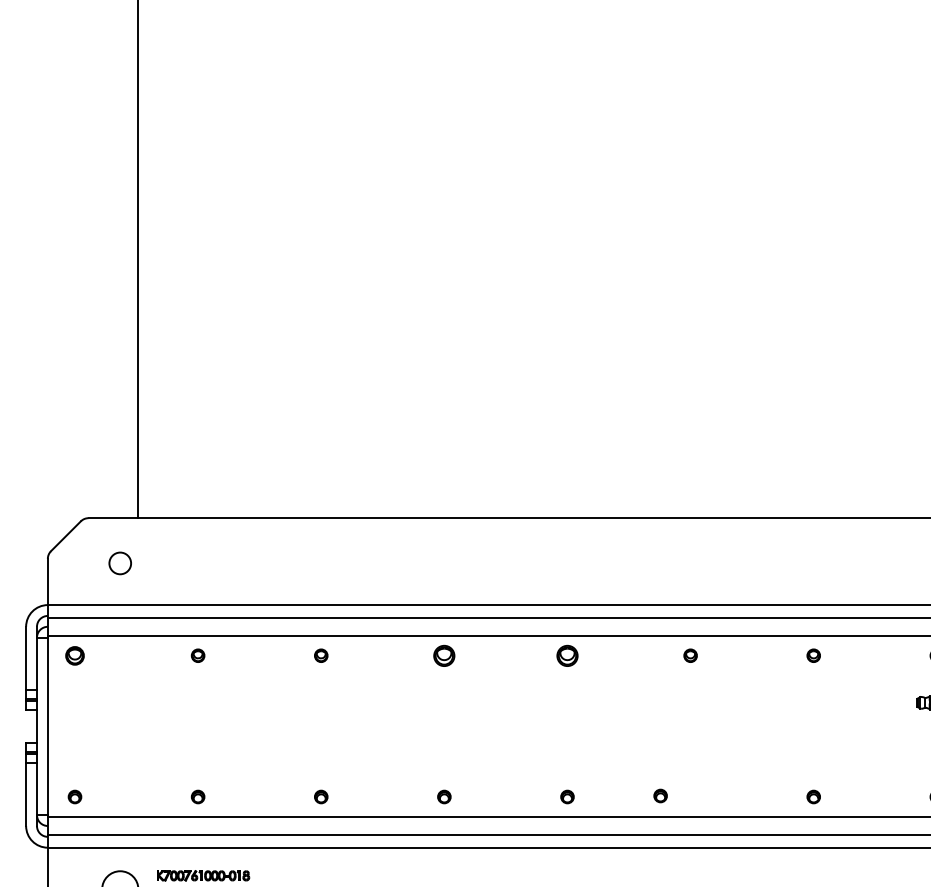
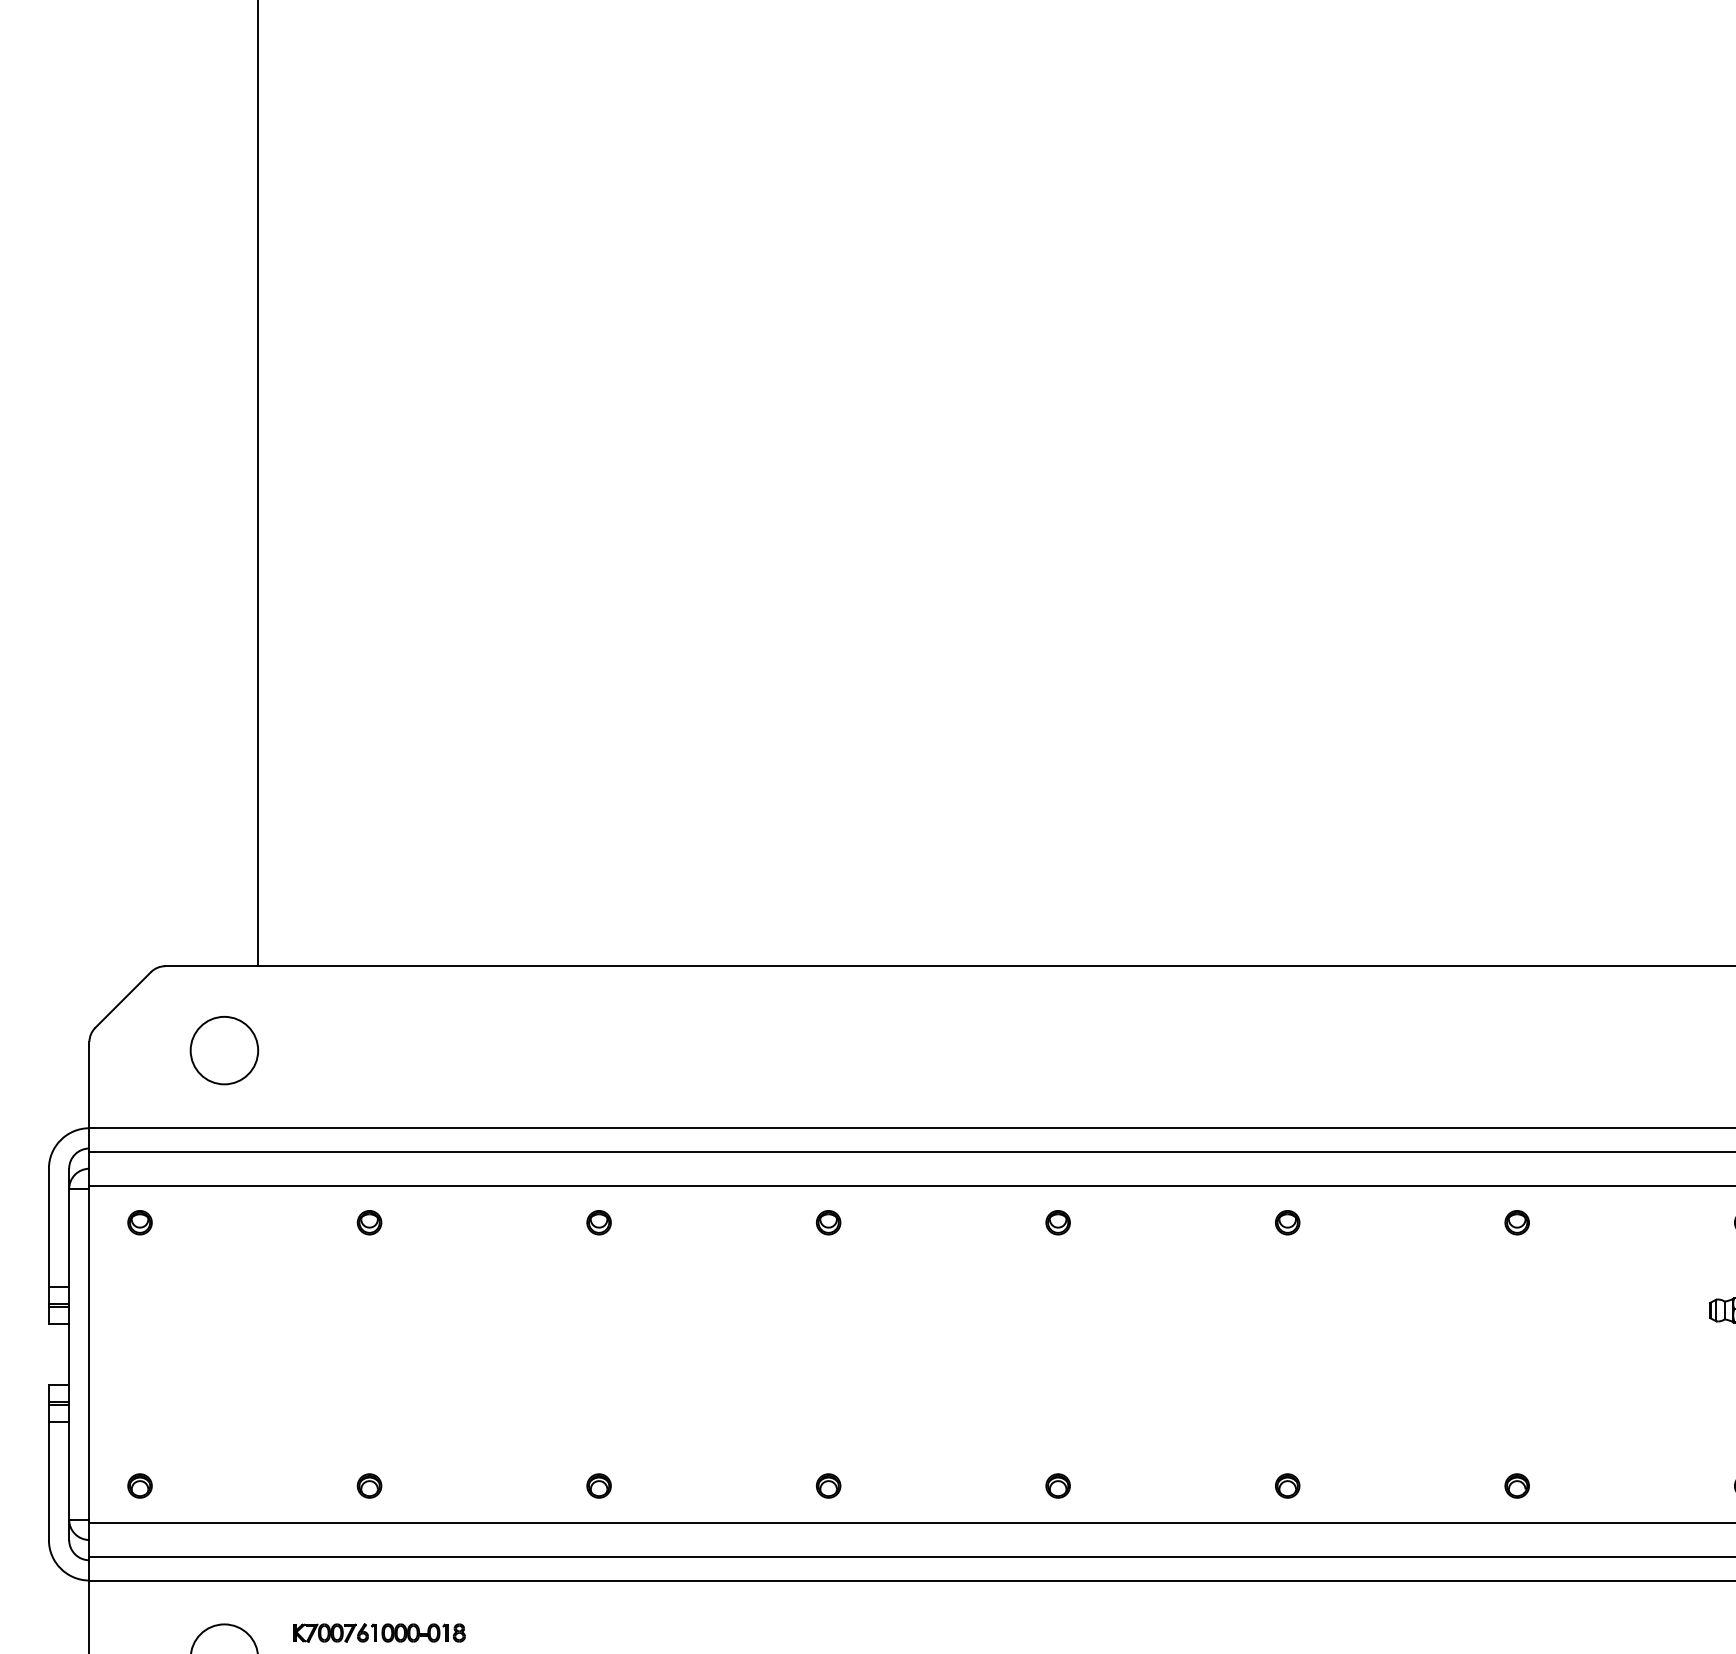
circle: (120, 563) -> (224, 1050), size x1.67
part: (74, 655) -> (139, 1222), size x0.71
part: (444, 655) -> (828, 1222), size x0.62
part: (567, 655) -> (1058, 1222), size x0.62
part: (660, 795) -> (1287, 1485), moved

